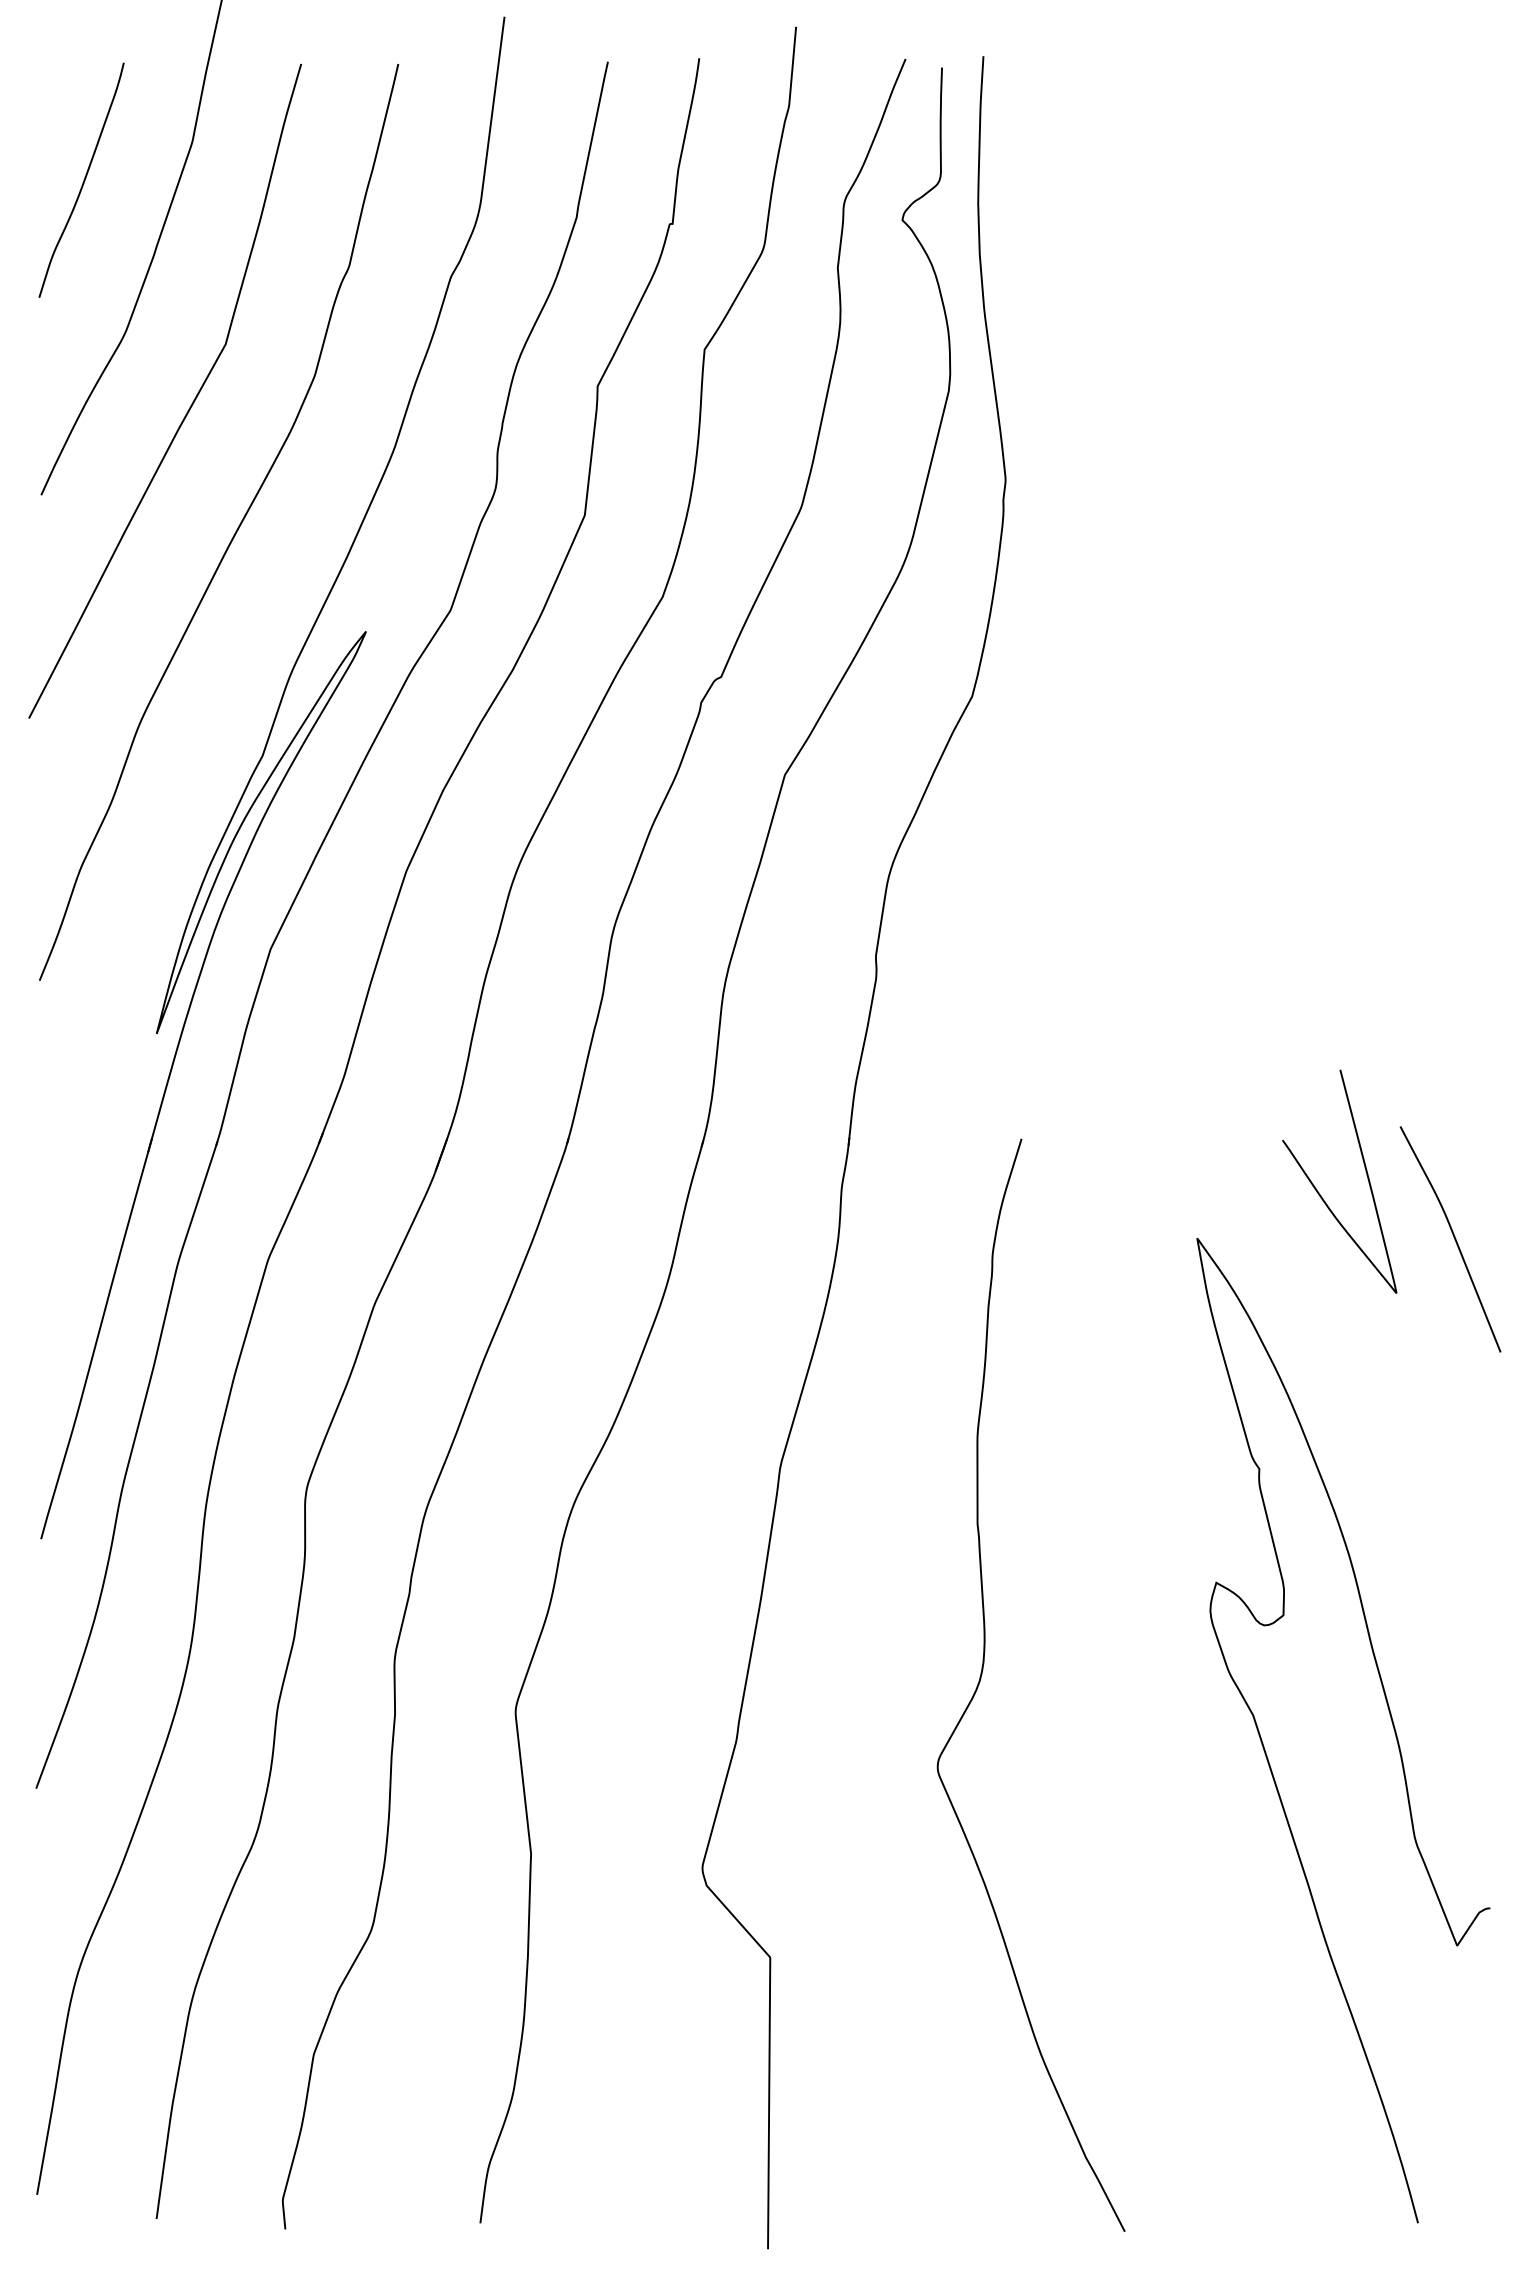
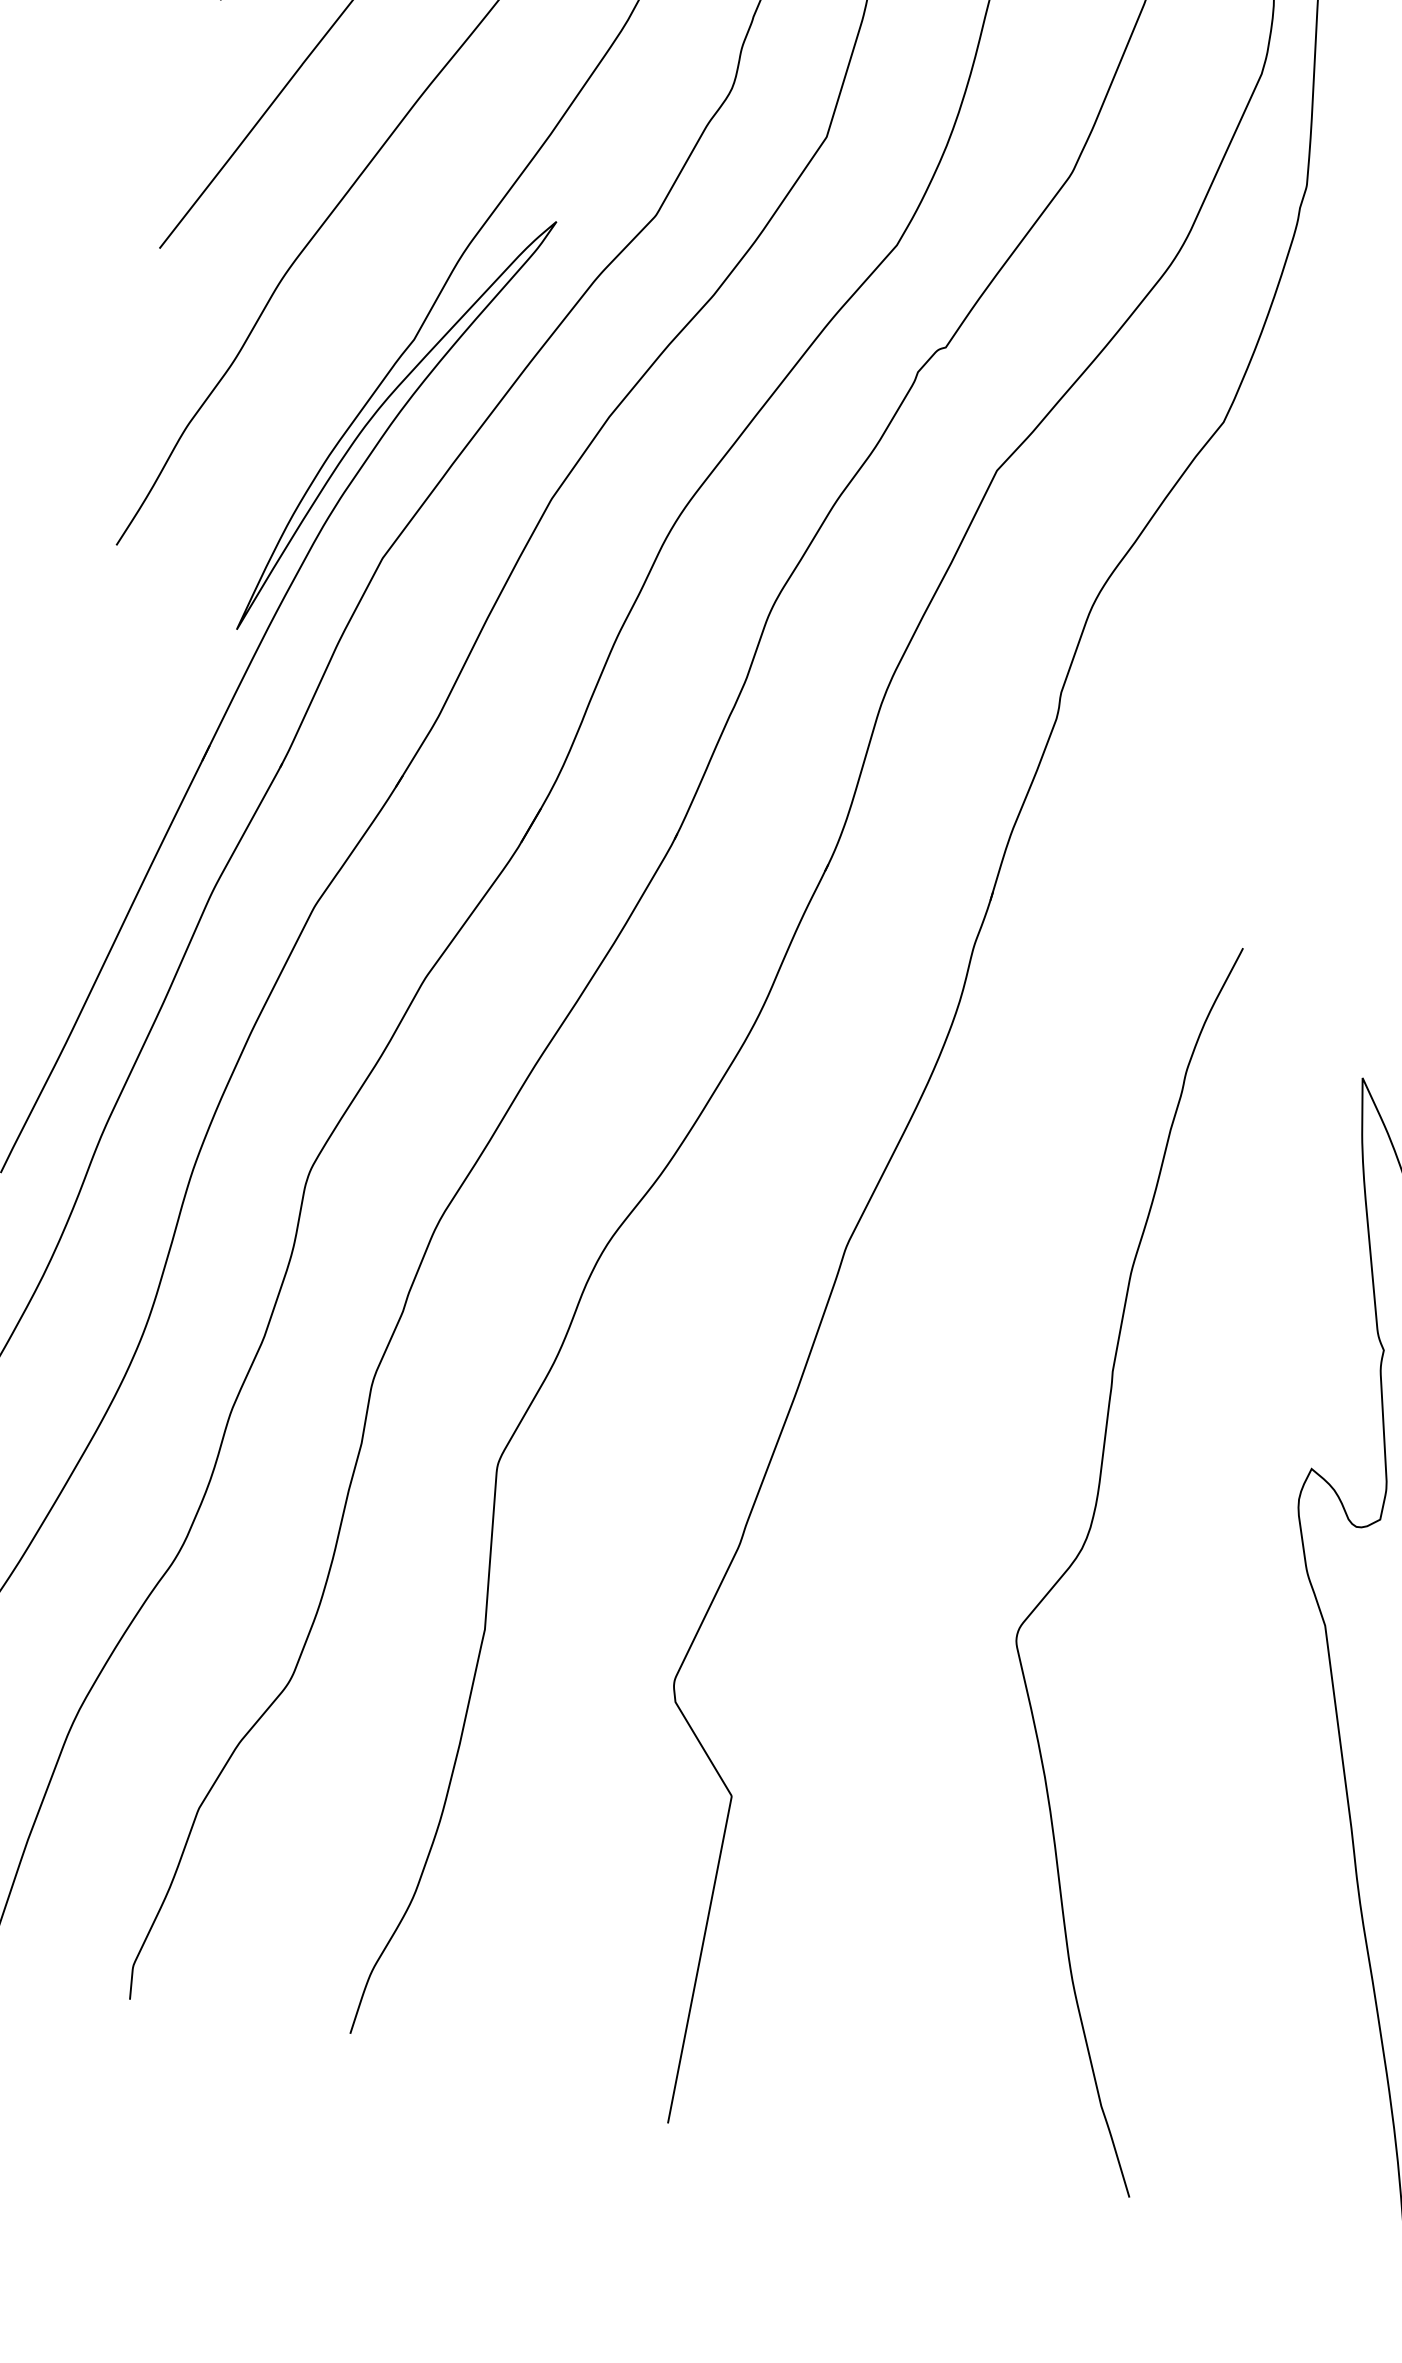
curve: (982, 1674) -> (1086, 1541), moved

